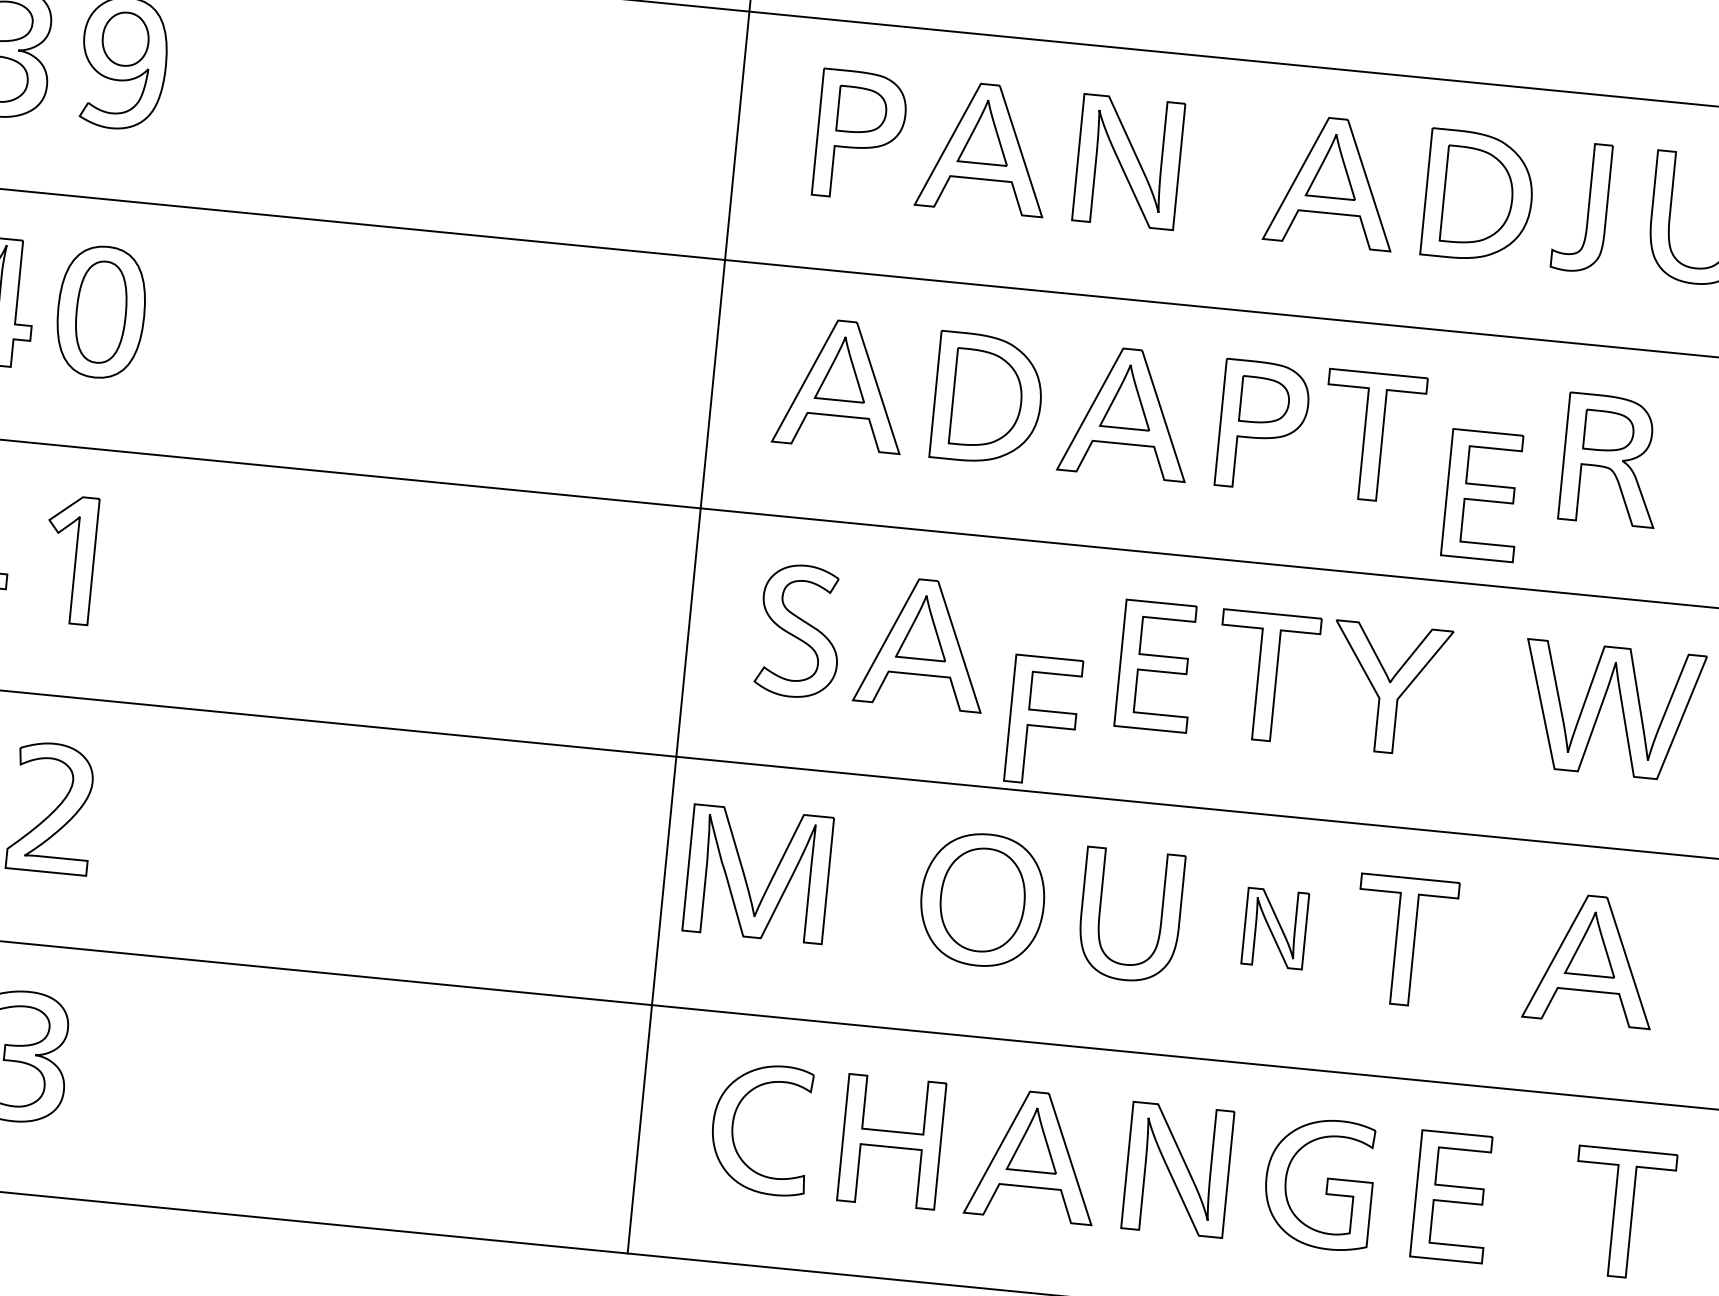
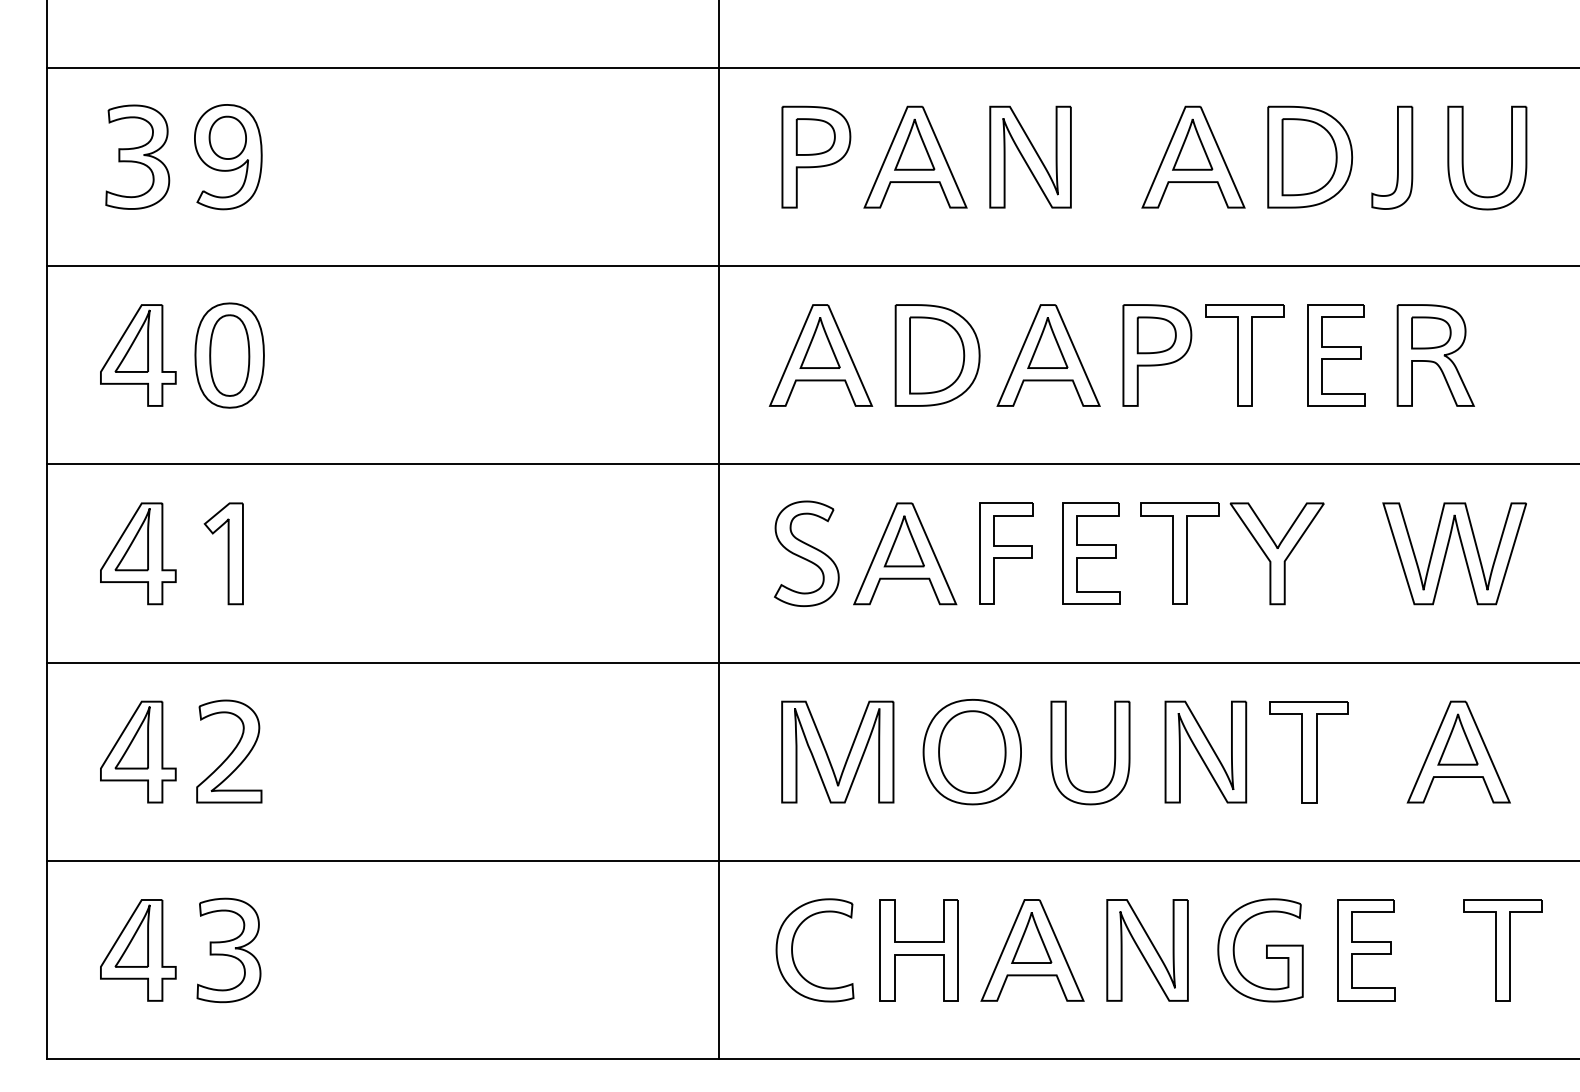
part: (1482, 495) -> (1336, 355), moved
part: (1043, 720) -> (1006, 553), moved
part: (746, 877) -> (828, 755), moved
part: (1274, 927) -> (1205, 751), size x1.67

